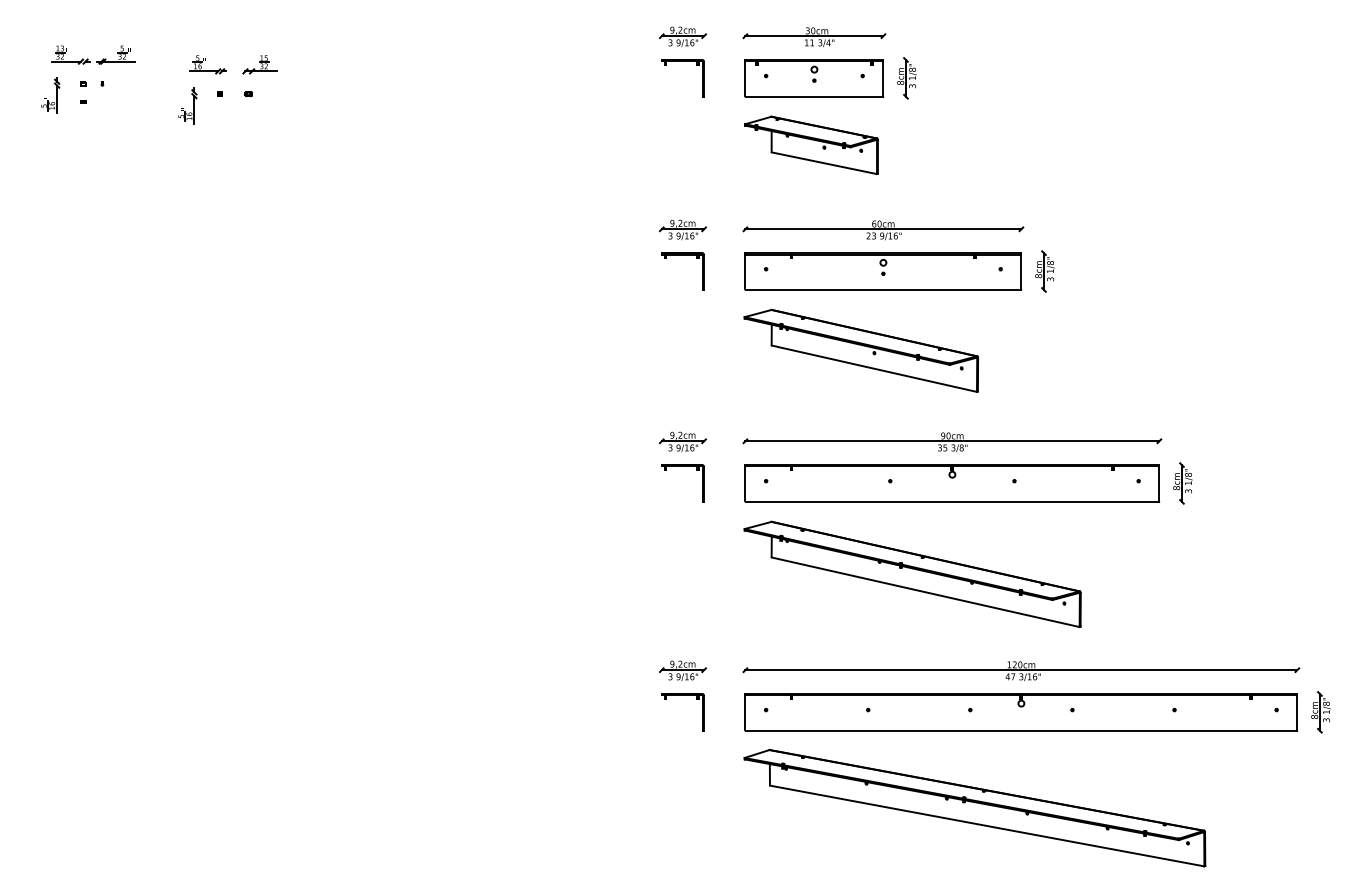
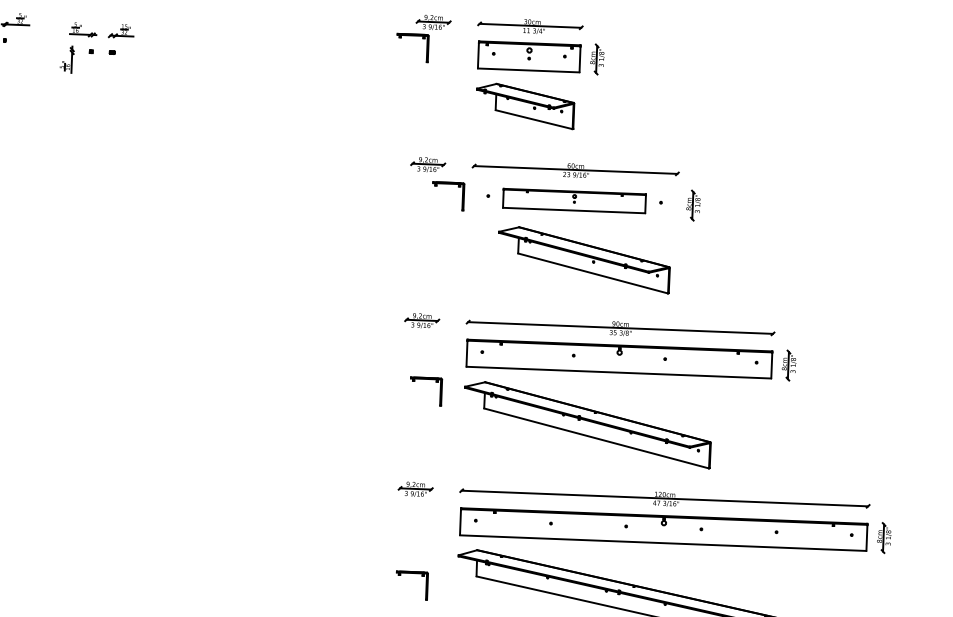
part: (682, 61) -> (412, 35), moved
part: (682, 255) -> (448, 184), moved
part: (882, 271) -> (573, 201), size x0.7
part: (861, 350) -> (584, 259), moved
part: (682, 466) -> (426, 378), moved
part: (682, 695) -> (412, 573), moved

